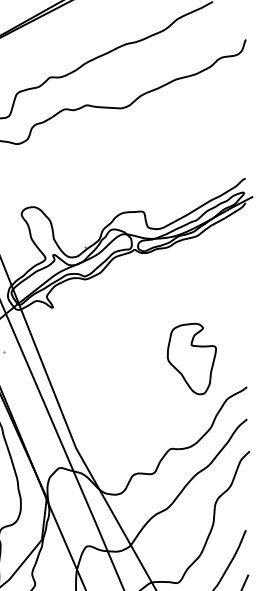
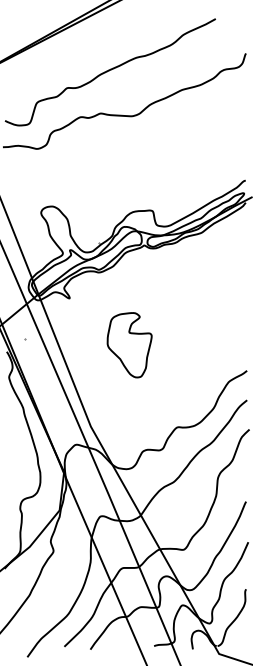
part: (191, 359) -> (129, 345), moved

